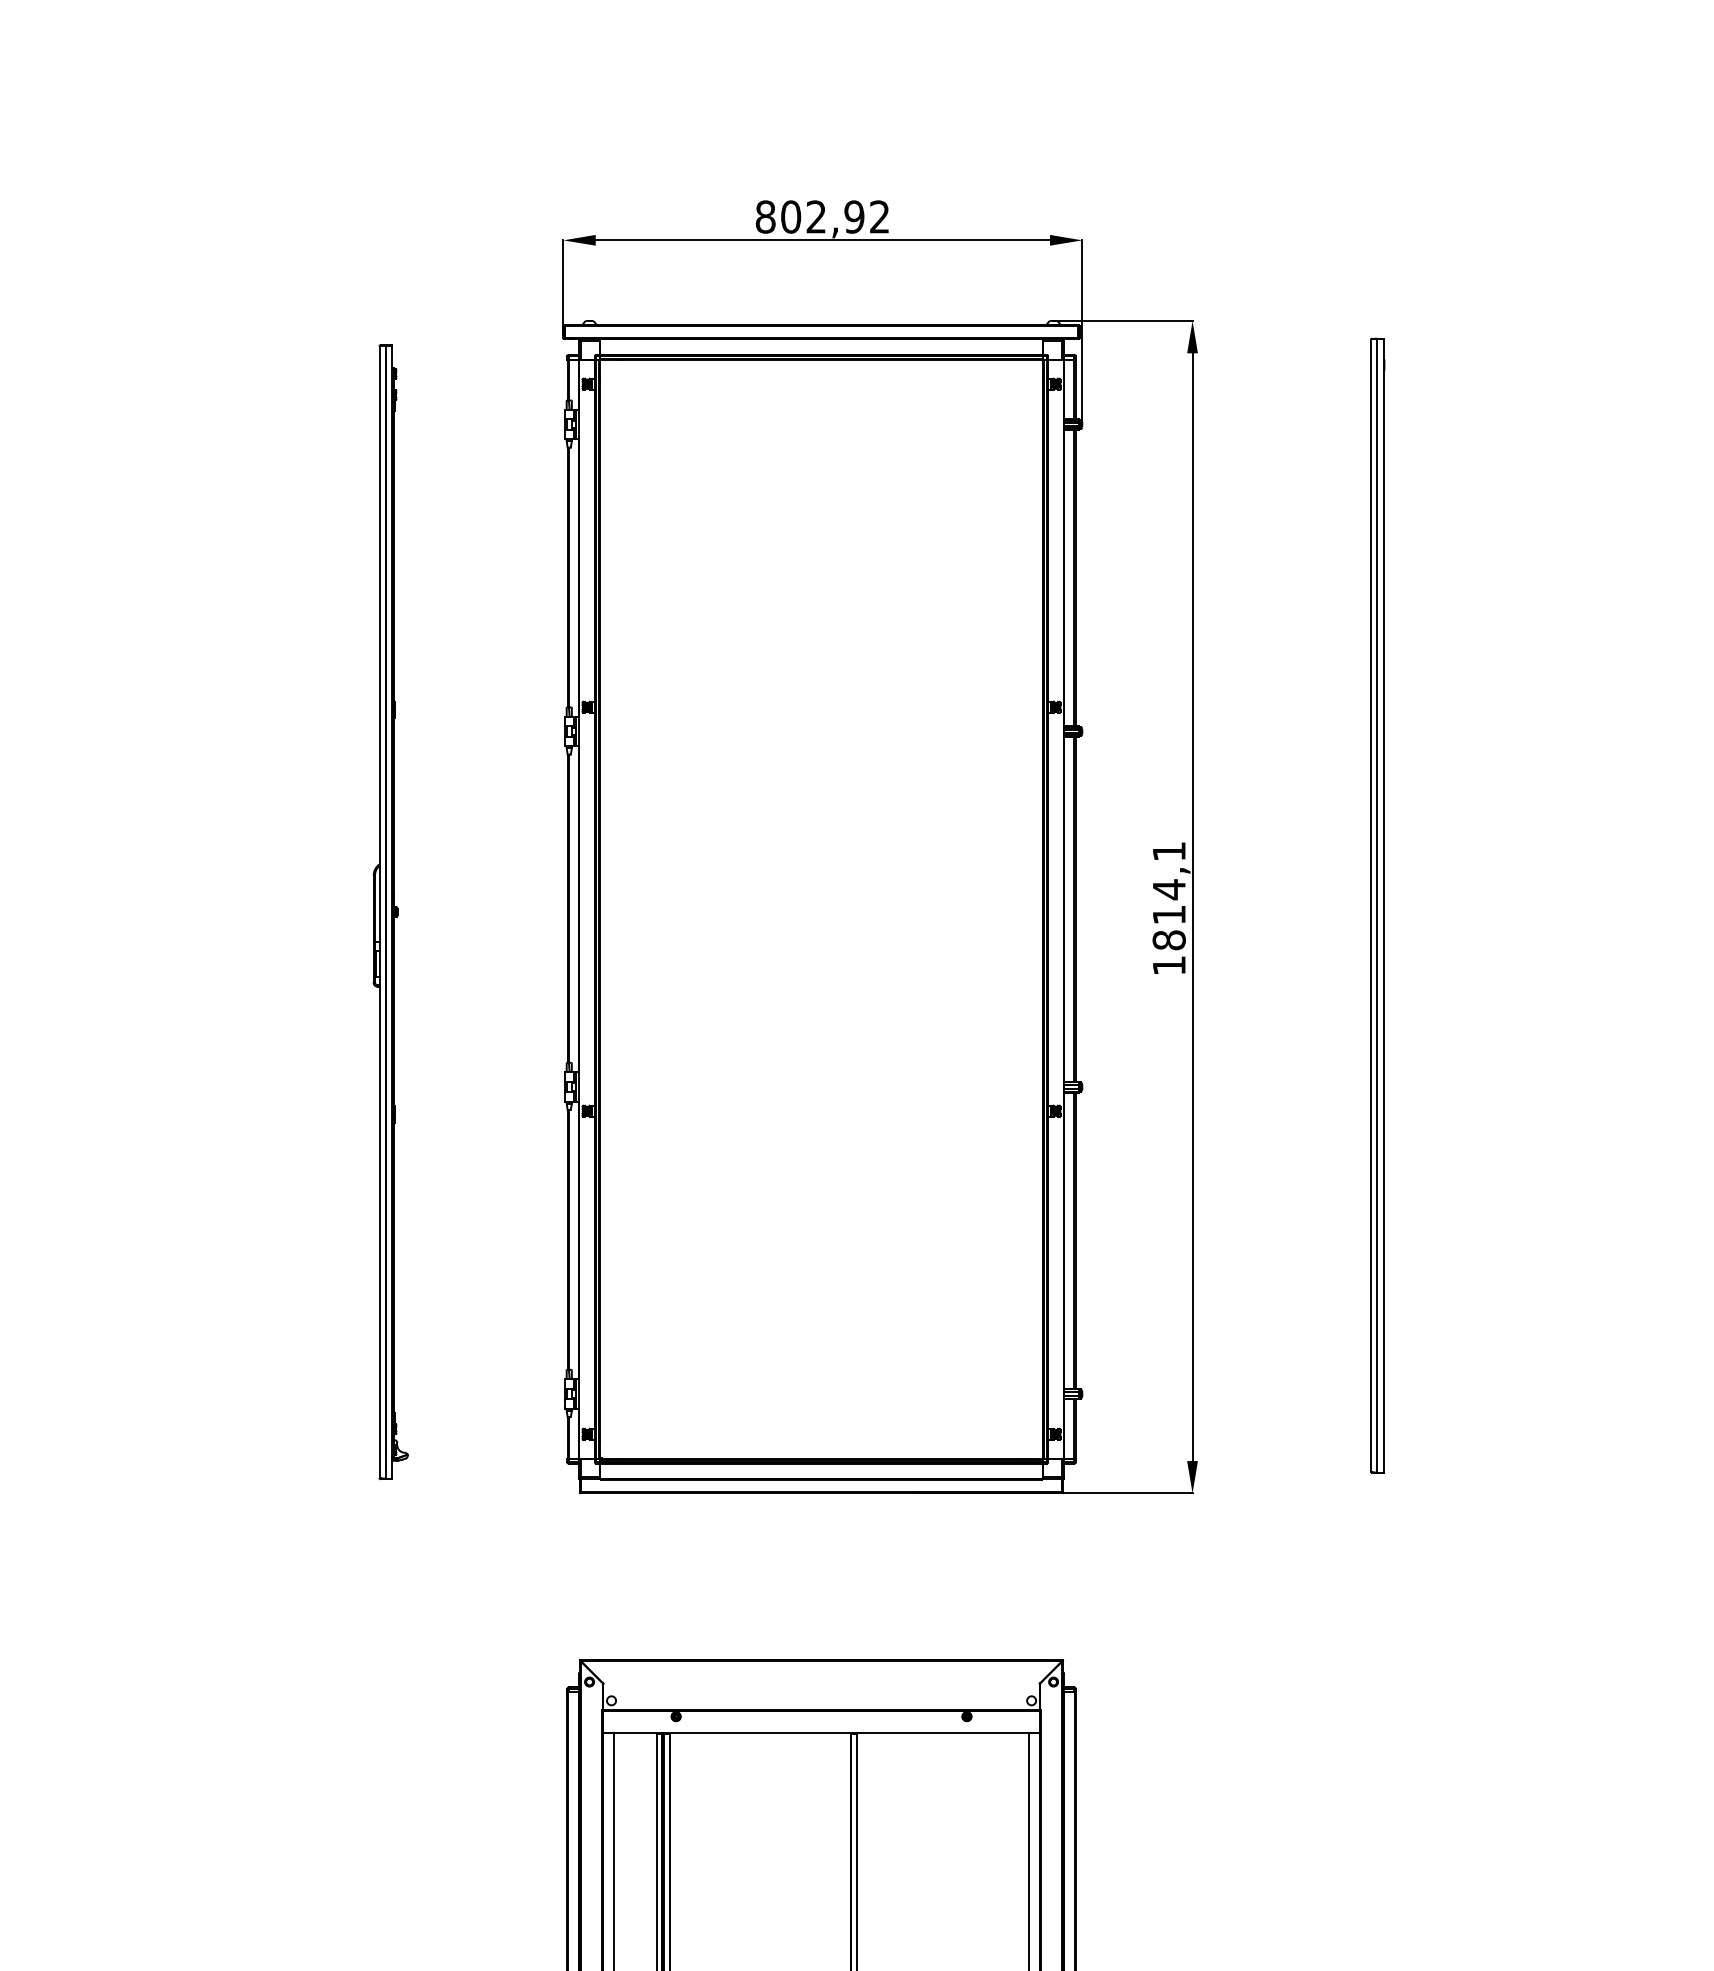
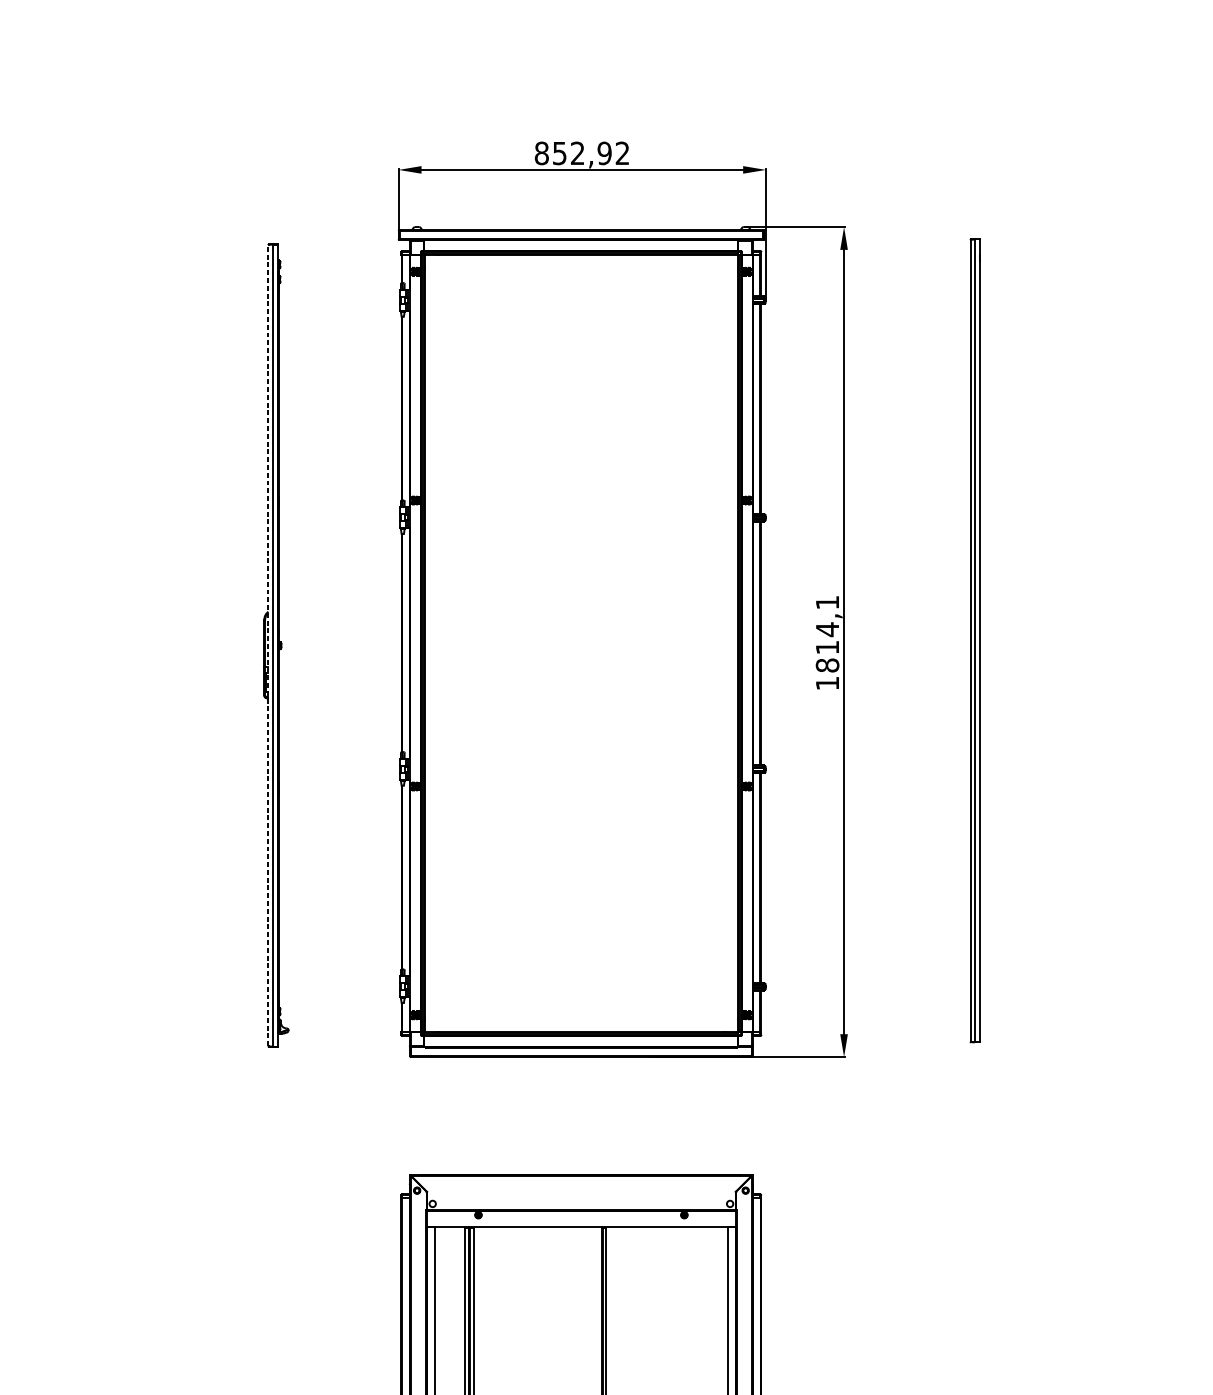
text: (791, 216) -> (560, 153), 802,92 -> 852,92
line: (379, 912) -> (268, 645), solid -> dashed

